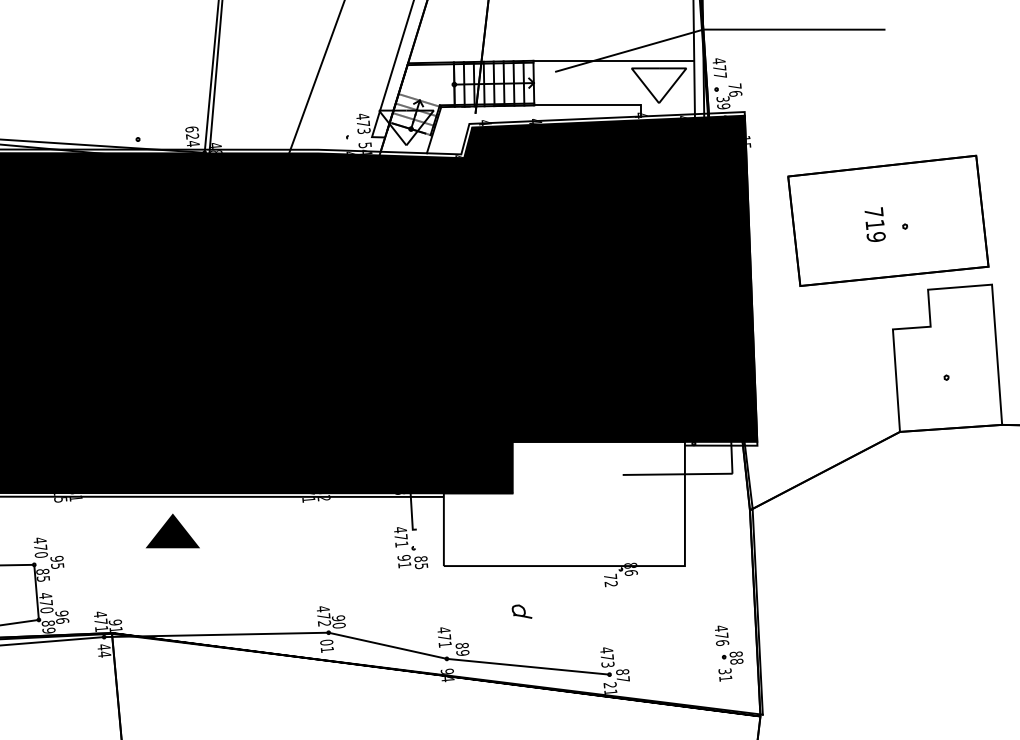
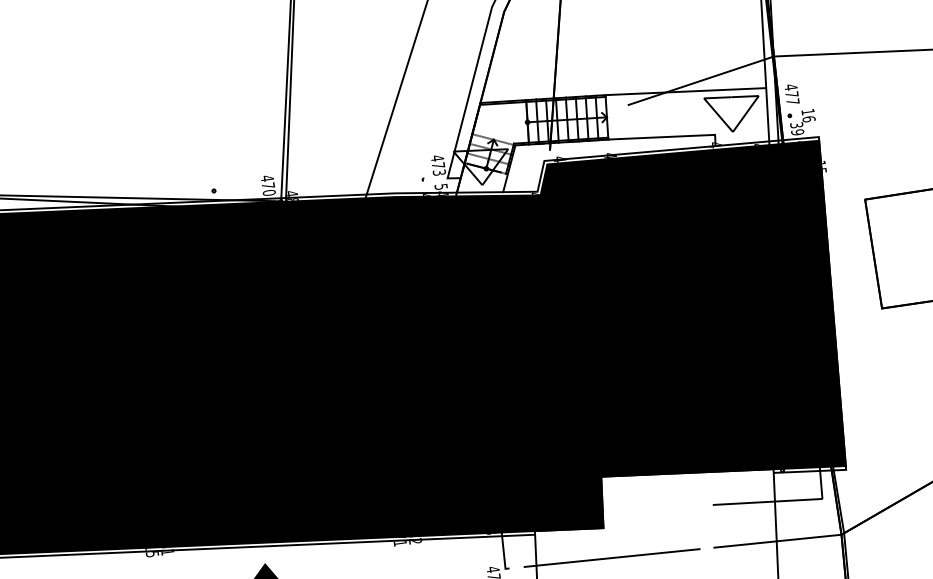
text: (734, 86) -> (807, 112), 76 -> 16
text: (192, 136) -> (268, 185), 624 -> 470
line: (685, 513) -> (777, 540), added
line: (519, 523) -> (611, 557), added

